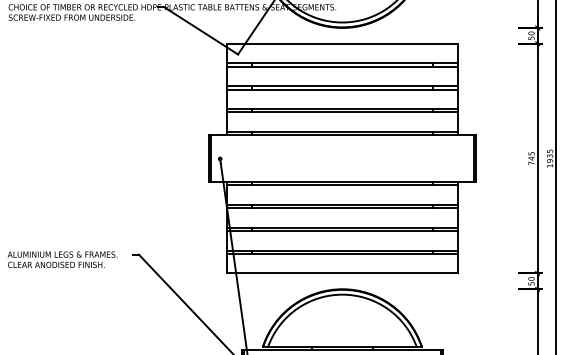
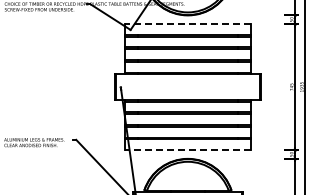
line: (341, 44) -> (187, 24), solid -> dashed
line: (341, 274) -> (187, 150), solid -> dashed

